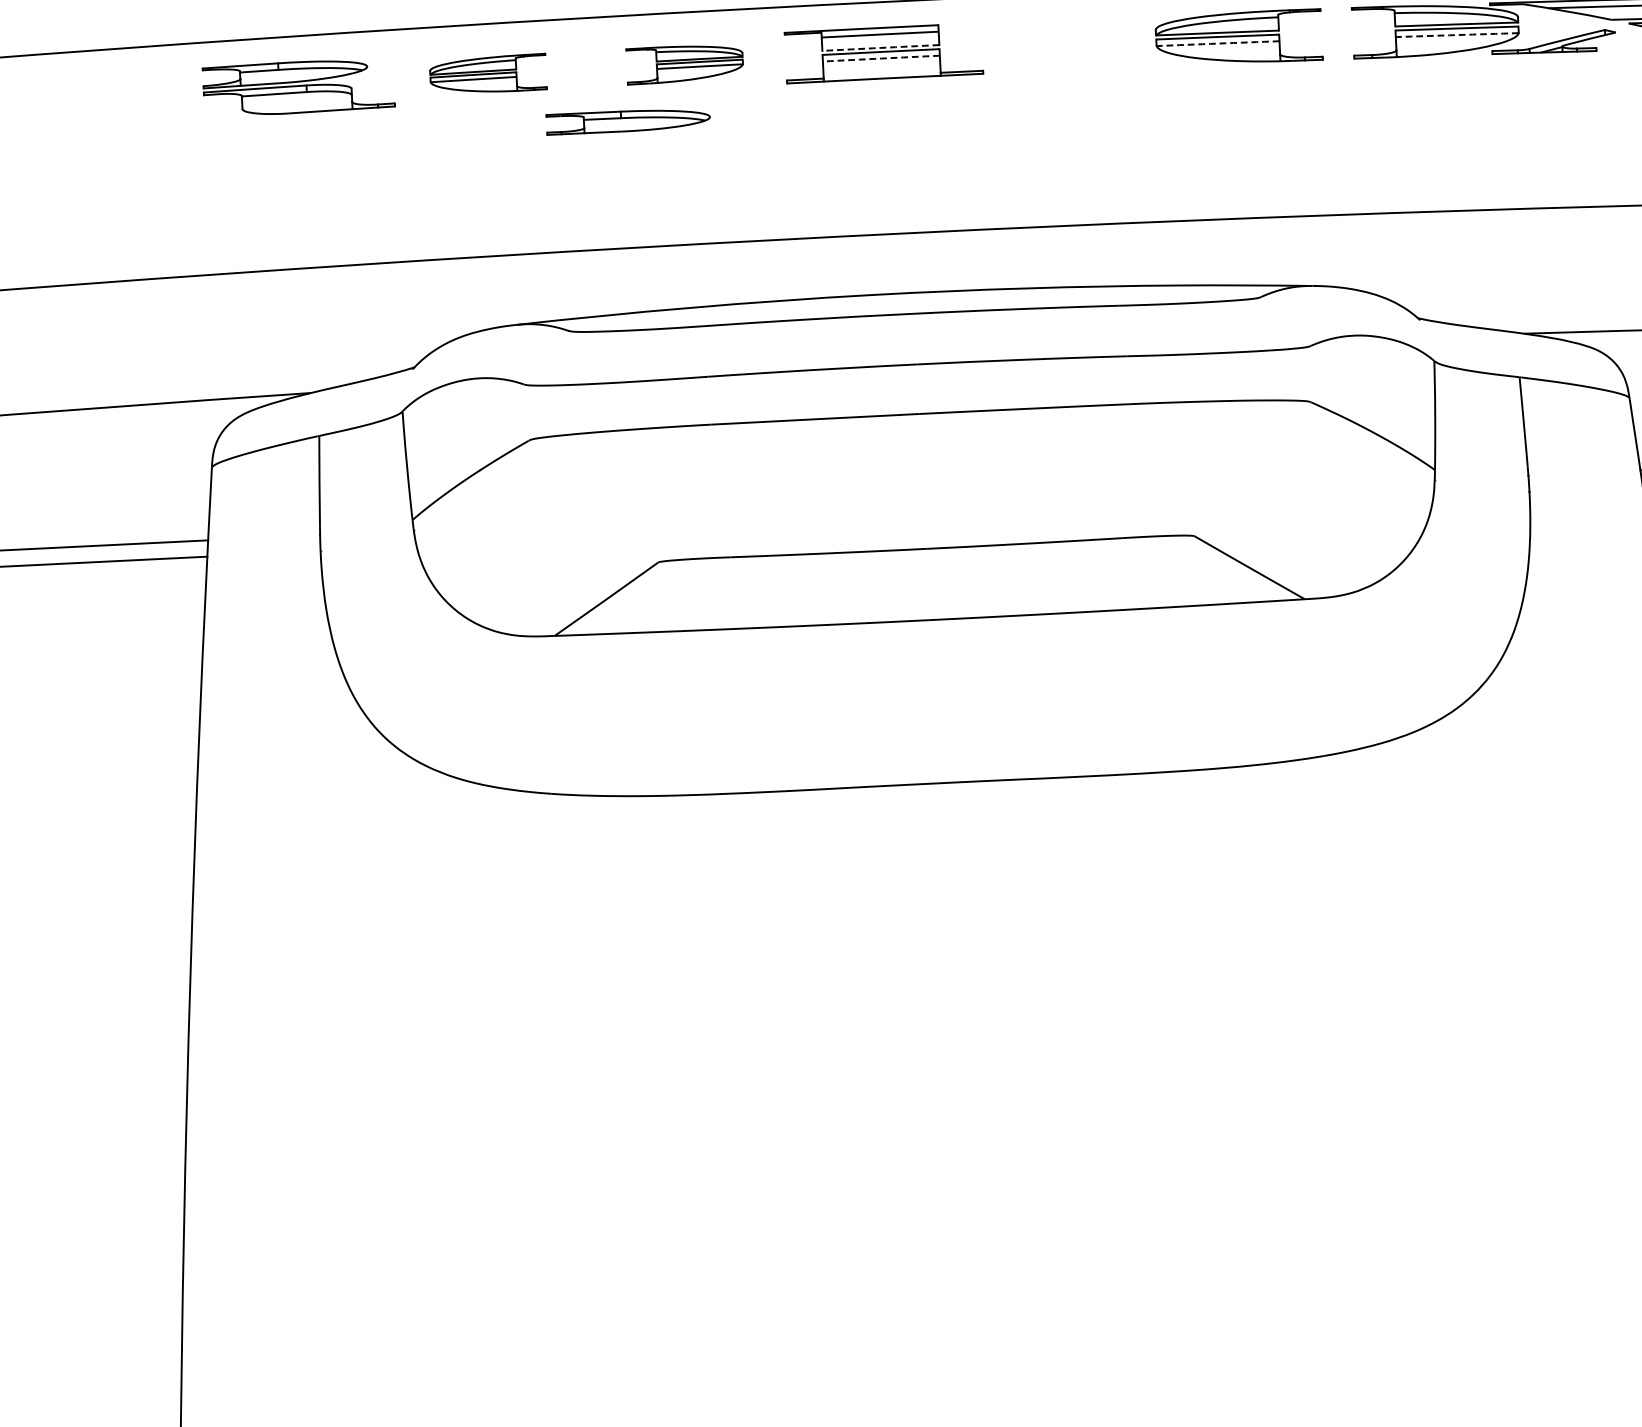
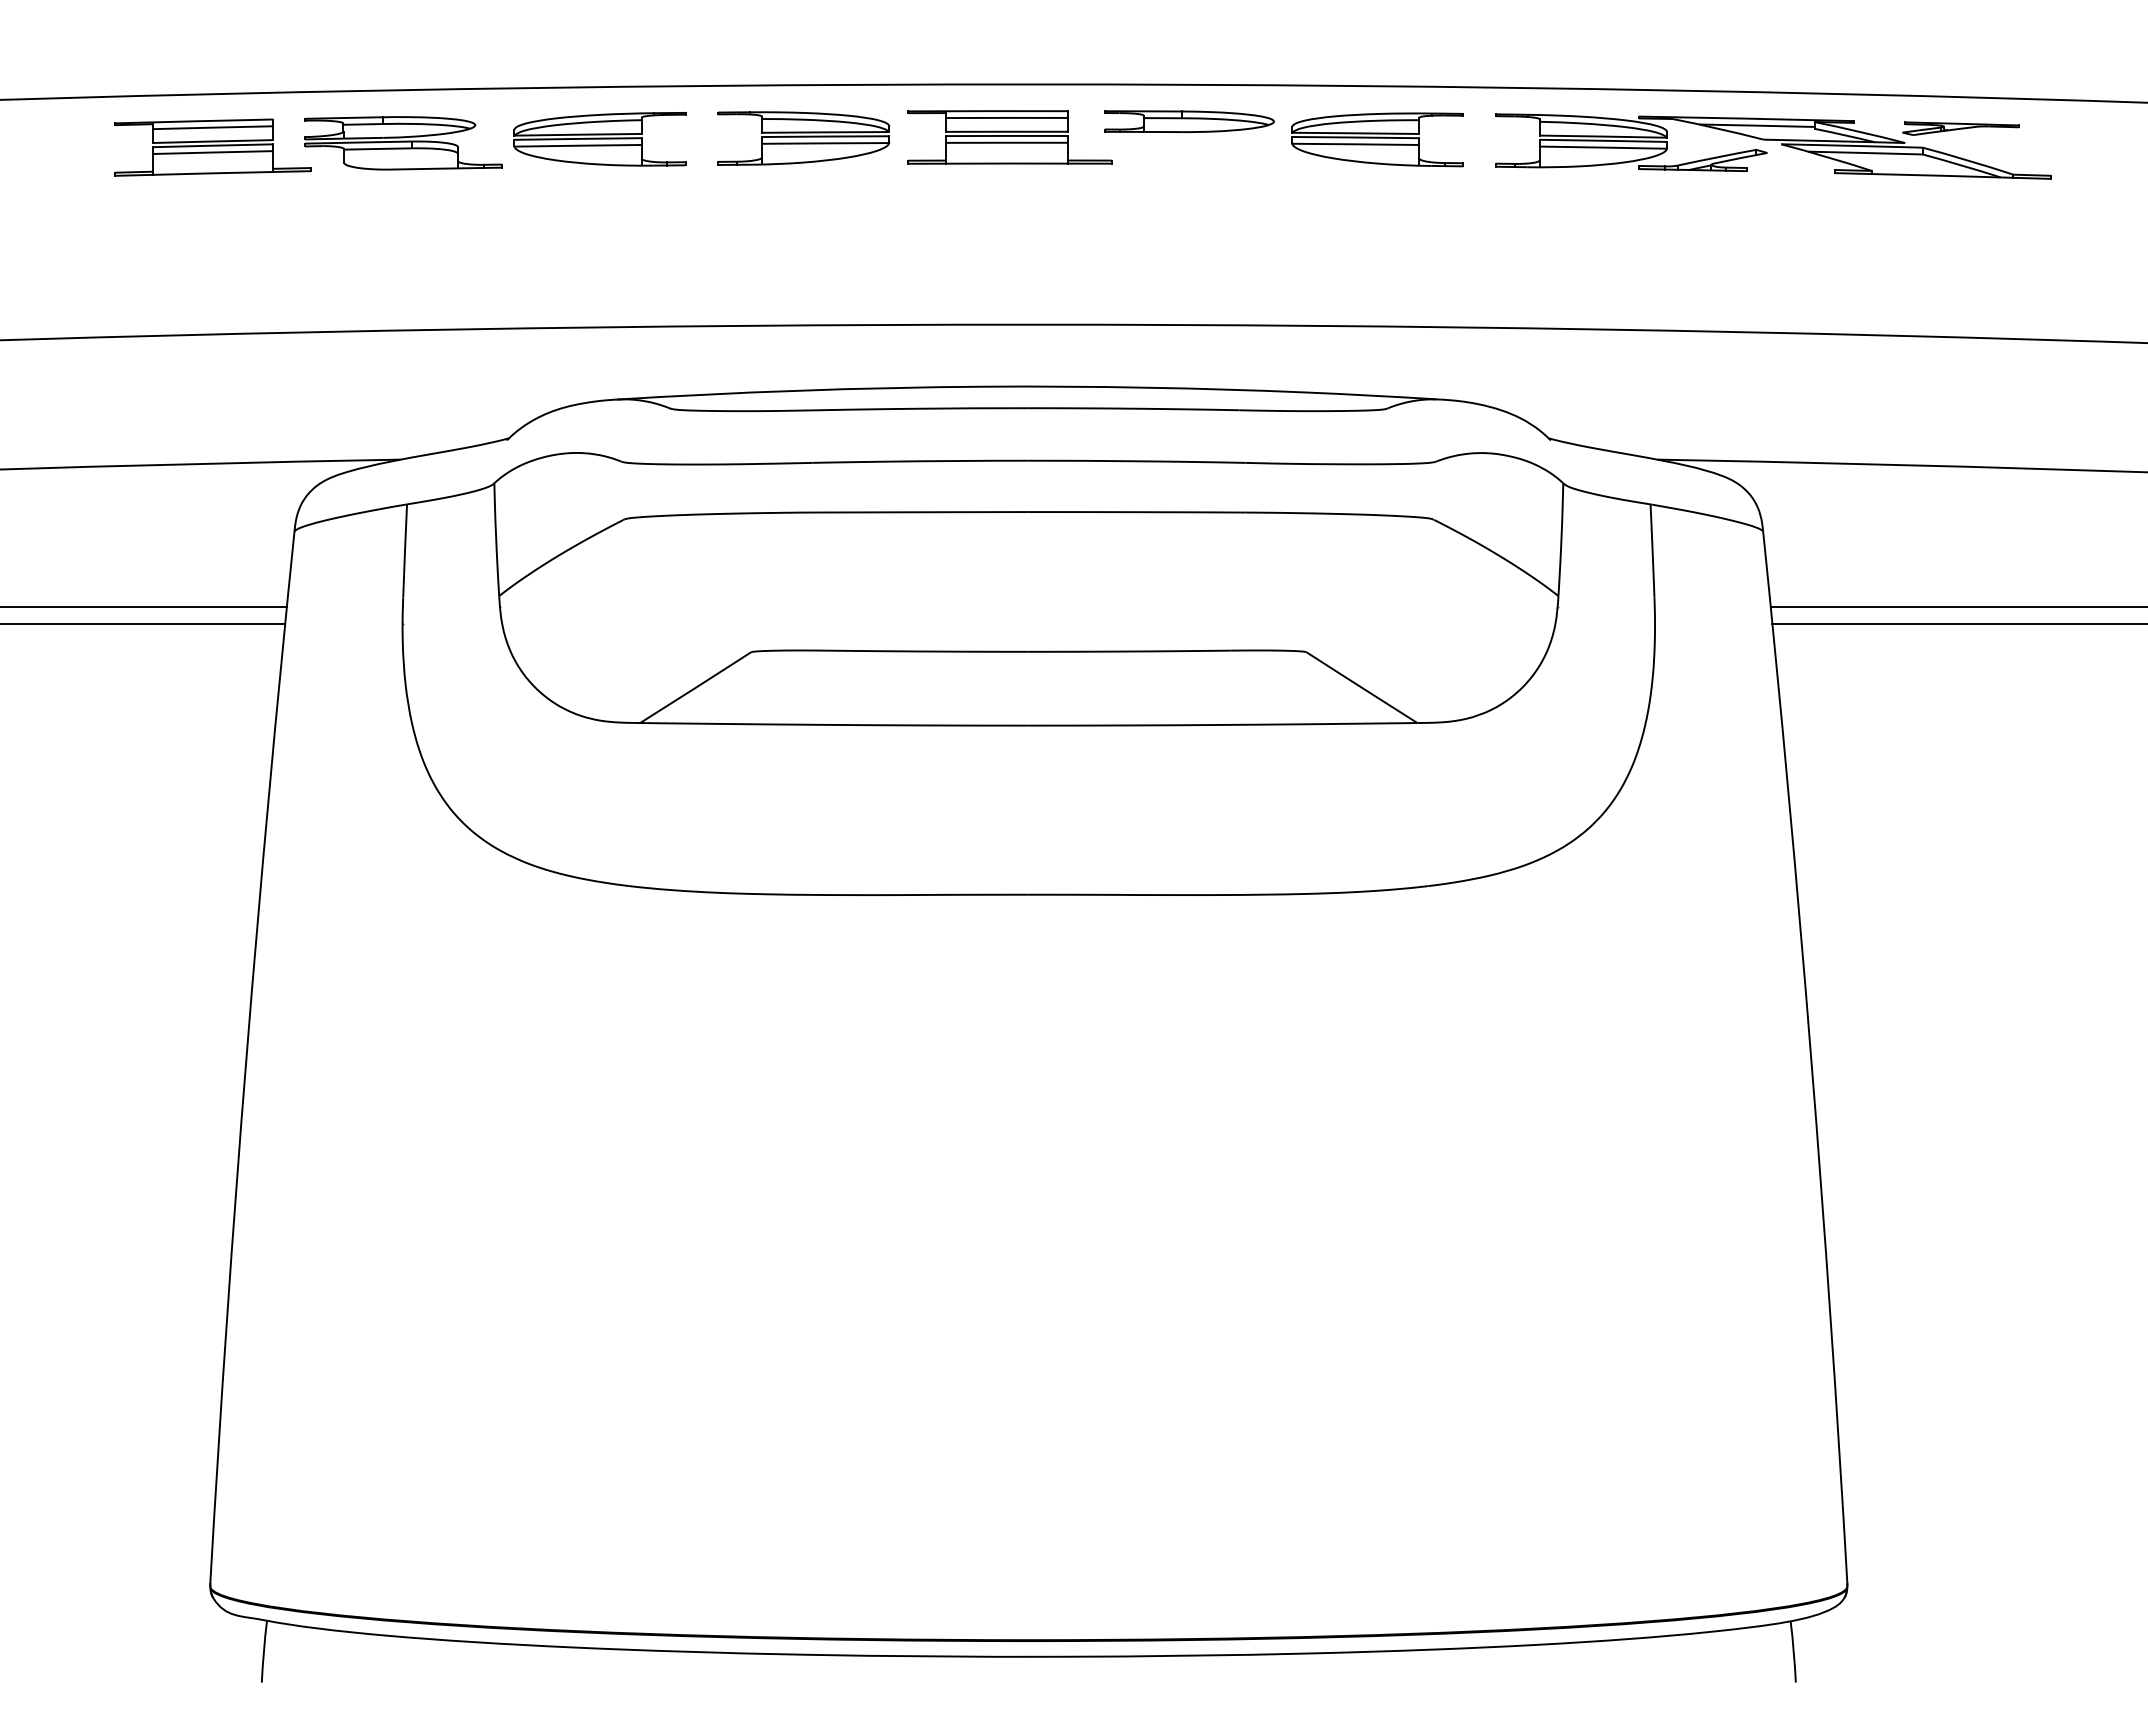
arc: (1457, 34) -> (1603, 147), dashed -> solid
arc: (1217, 43) -> (1355, 144), dashed -> solid
arc: (881, 47) -> (1007, 131), dashed -> solid
arc: (881, 58) -> (1007, 142), dashed -> solid
part: (684, 64) -> (803, 138), size x1.43
part: (487, 74) -> (599, 139), size x1.43
part: (114, 100) -> (212, 147), added
part: (628, 120) -> (1189, 121), moved

